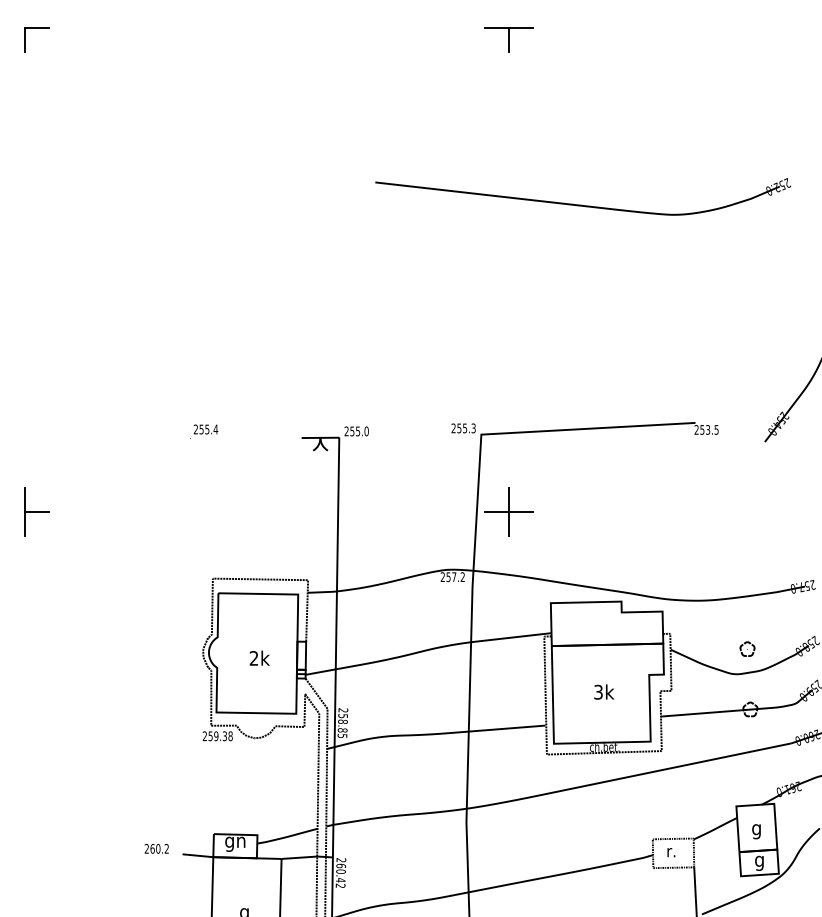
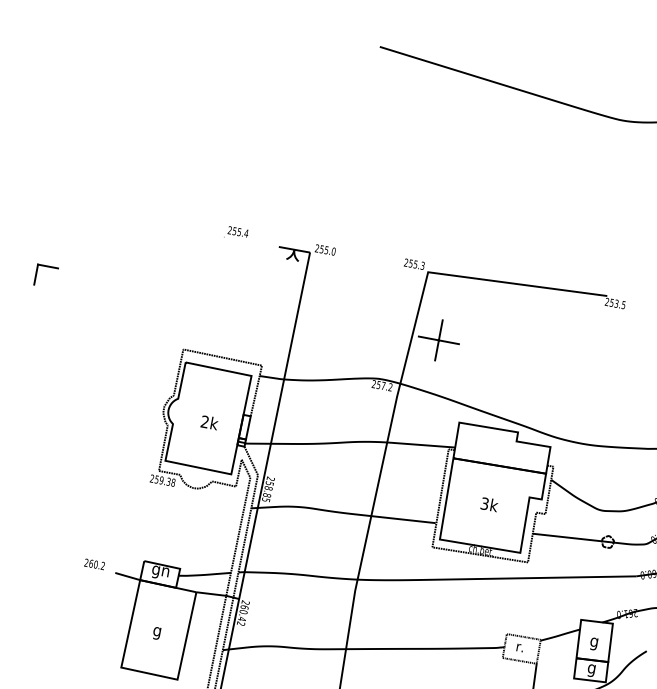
text: (204, 431) -> (236, 233), moved
line: (24, 499) -> (39, 254), removed
part: (747, 648) -> (615, 490), removed

